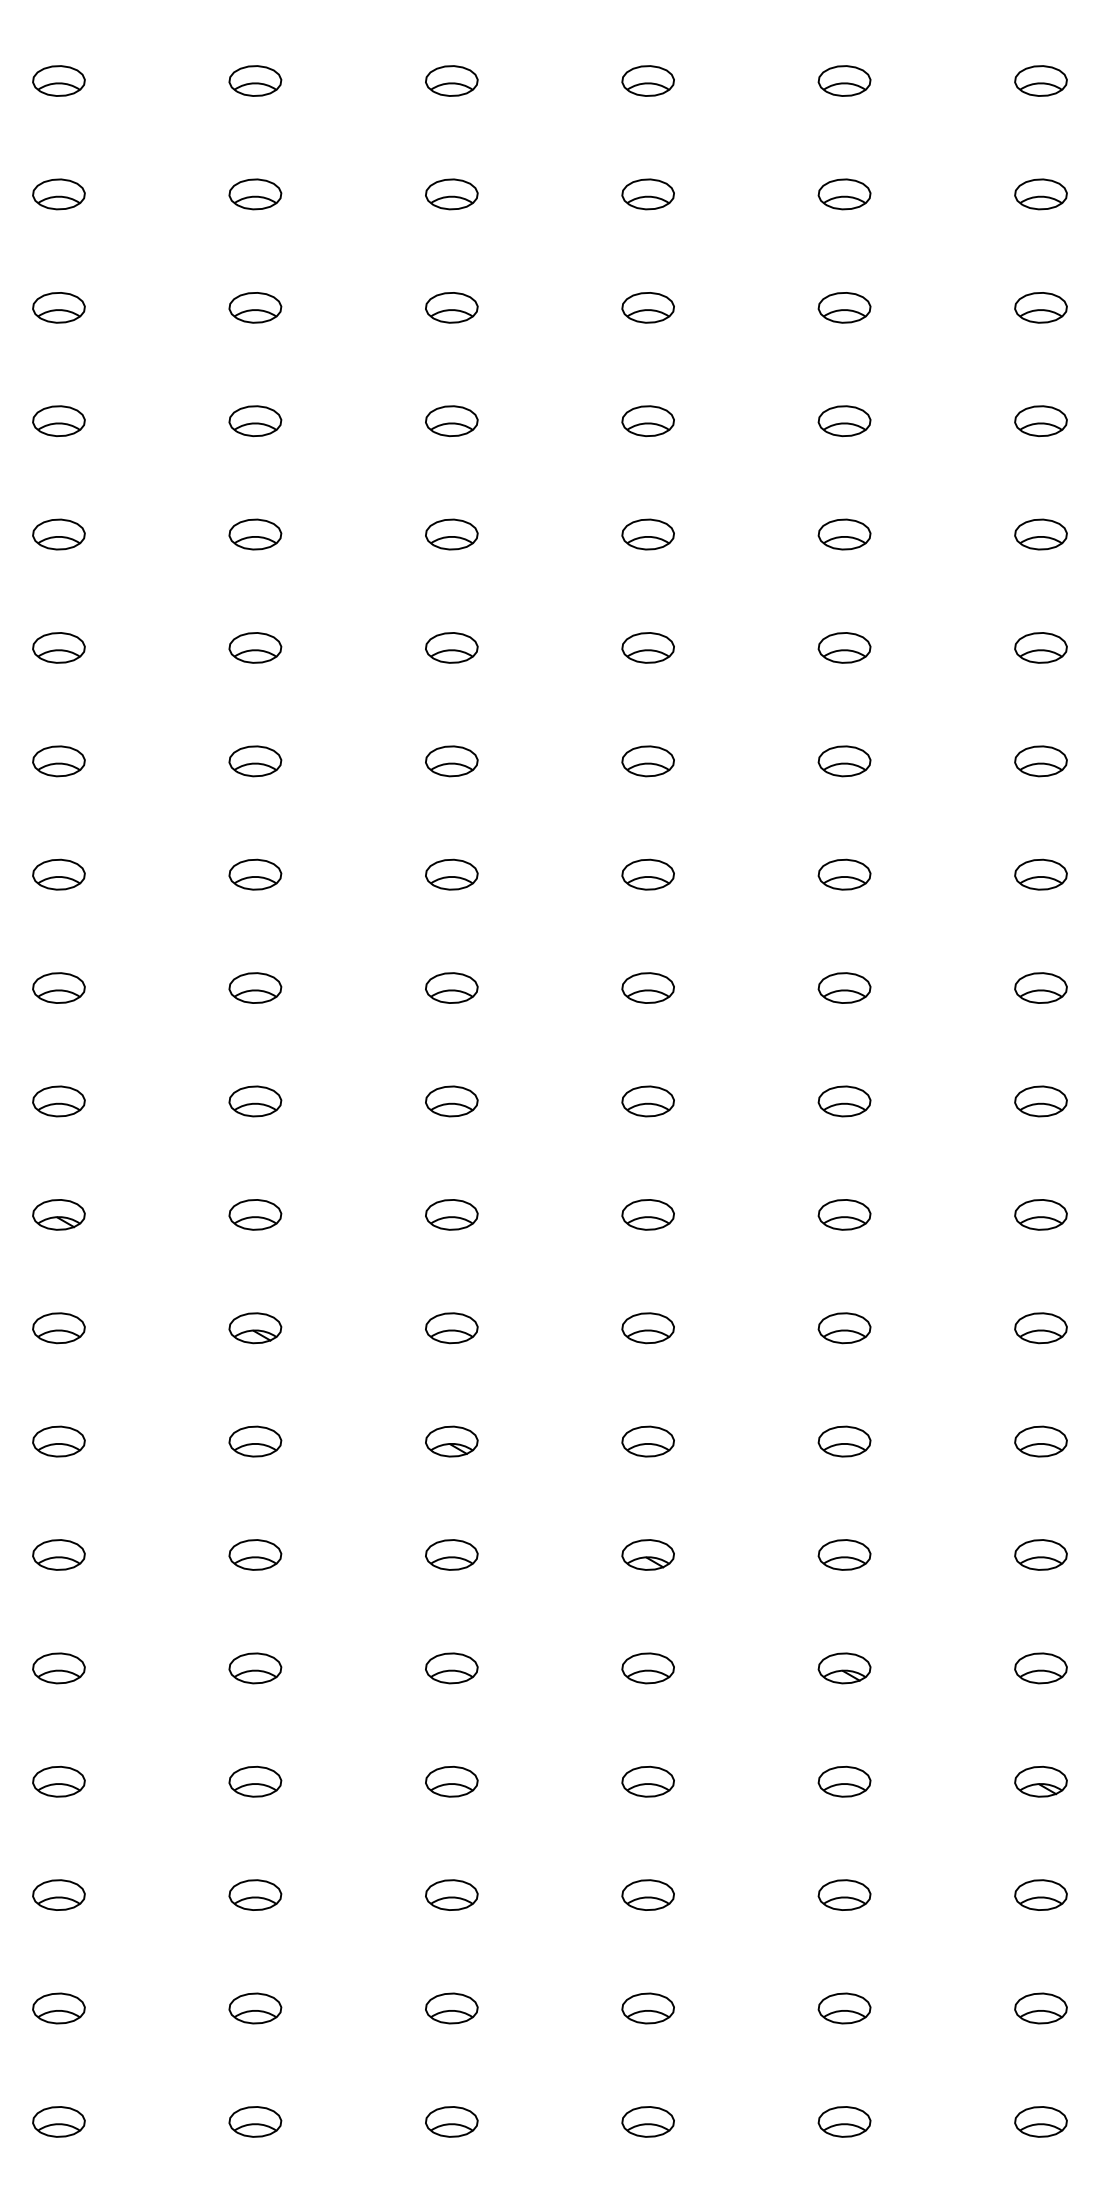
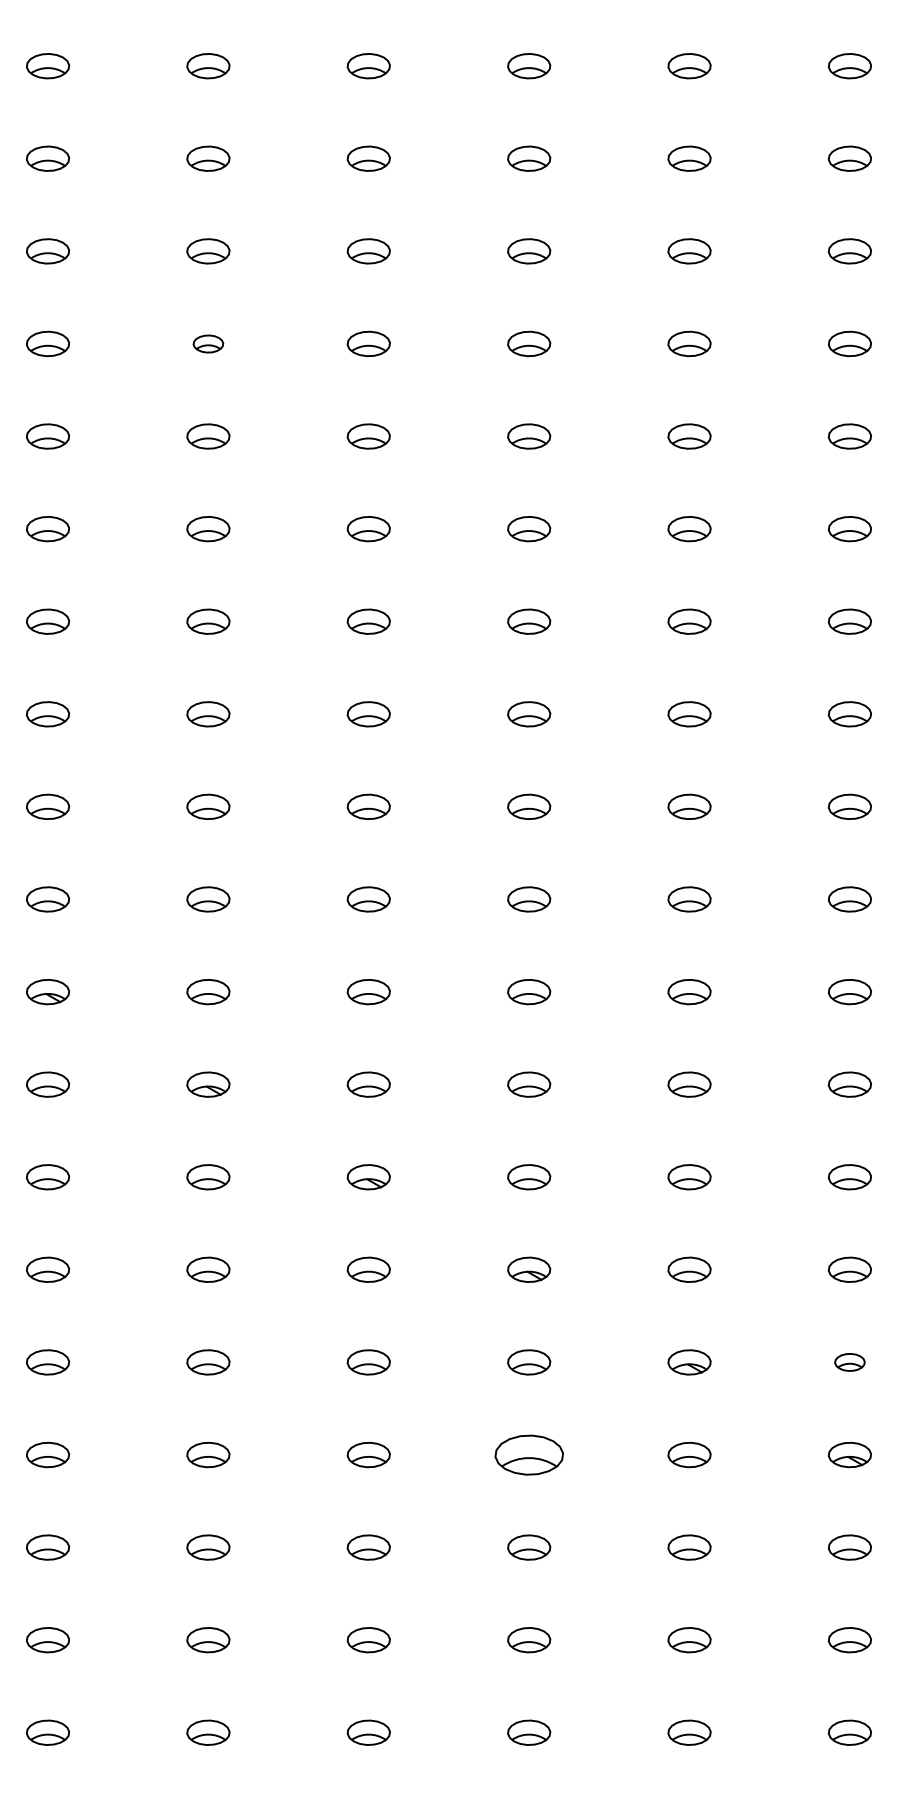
part: (255, 421) -> (208, 344), size x0.7
part: (1040, 1668) -> (849, 1362), size x0.7
part: (647, 1781) -> (528, 1454), size x1.6

